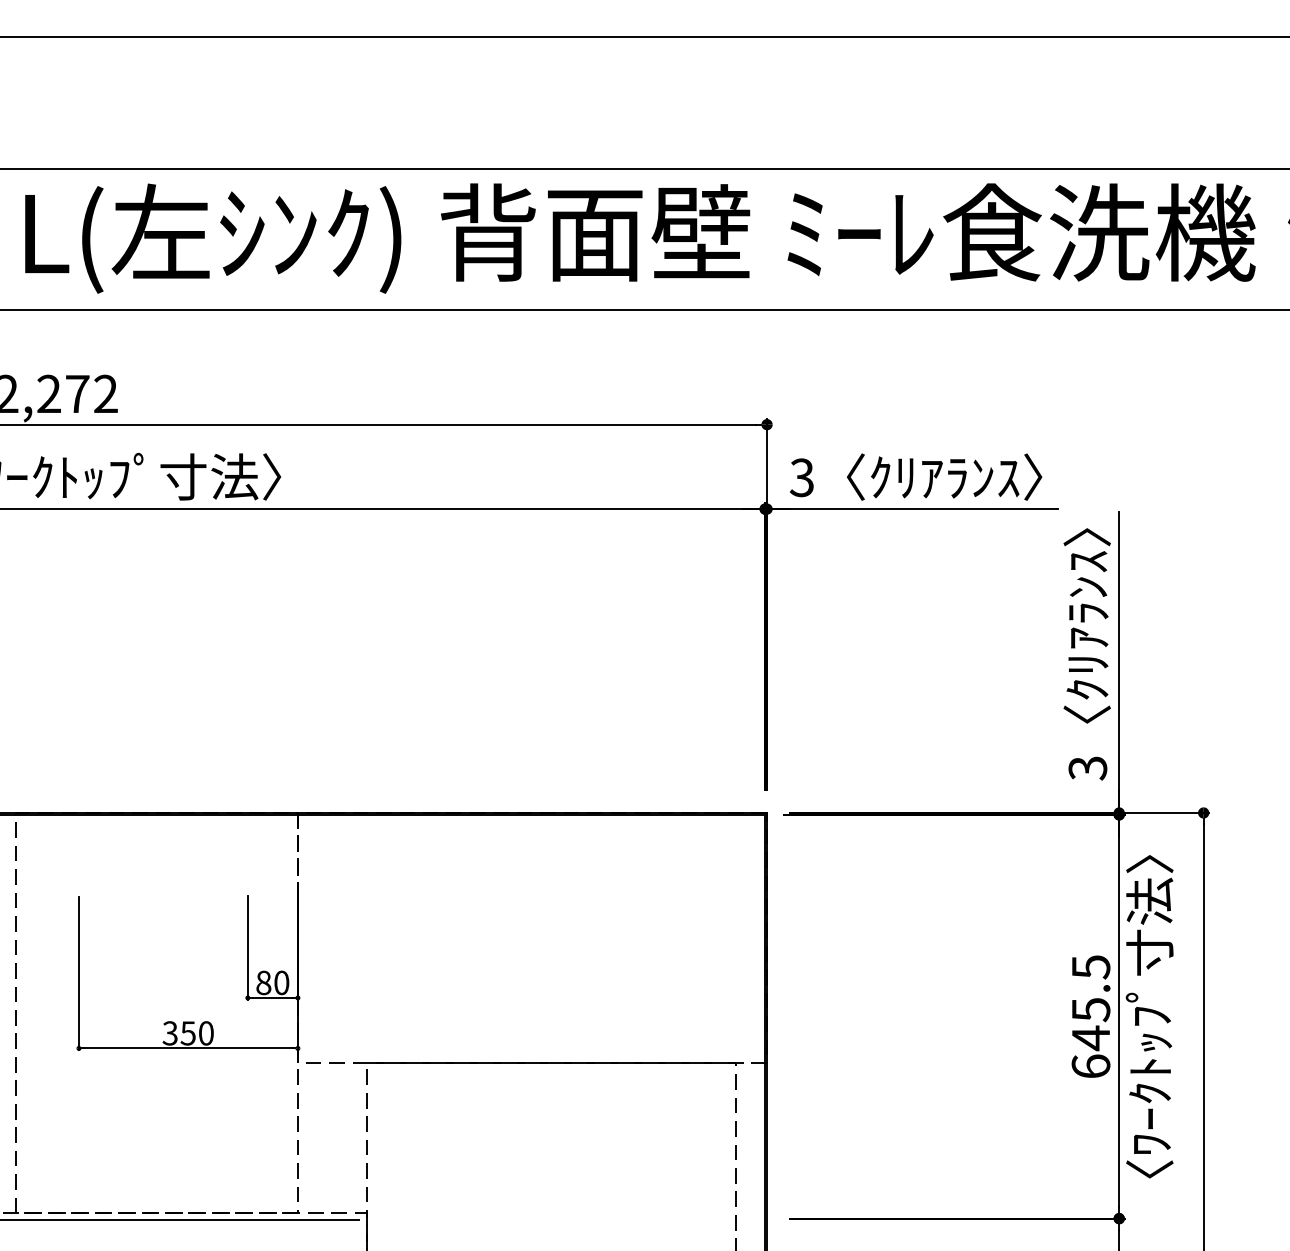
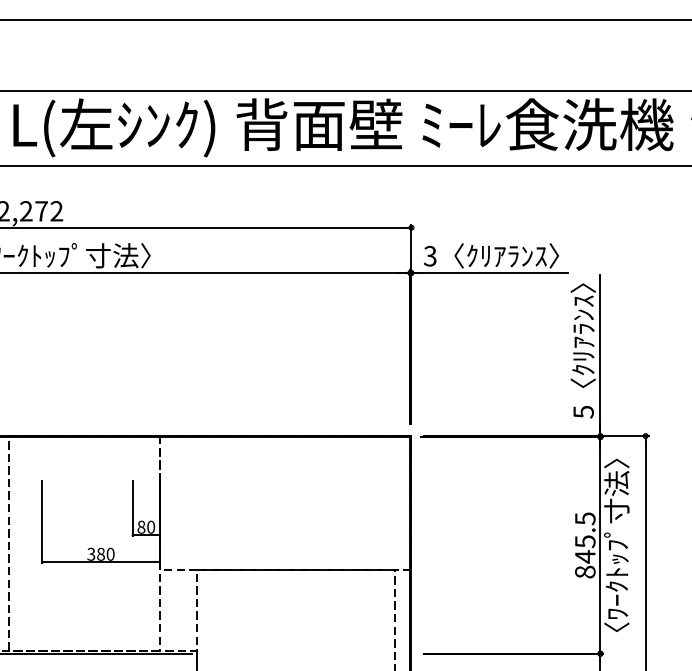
text: (1087, 767) -> (583, 411), 3 -> 5
text: (187, 1031) -> (100, 553), 350 -> 380
text: (1091, 1065) -> (585, 571), 645.5 -> 845.5

